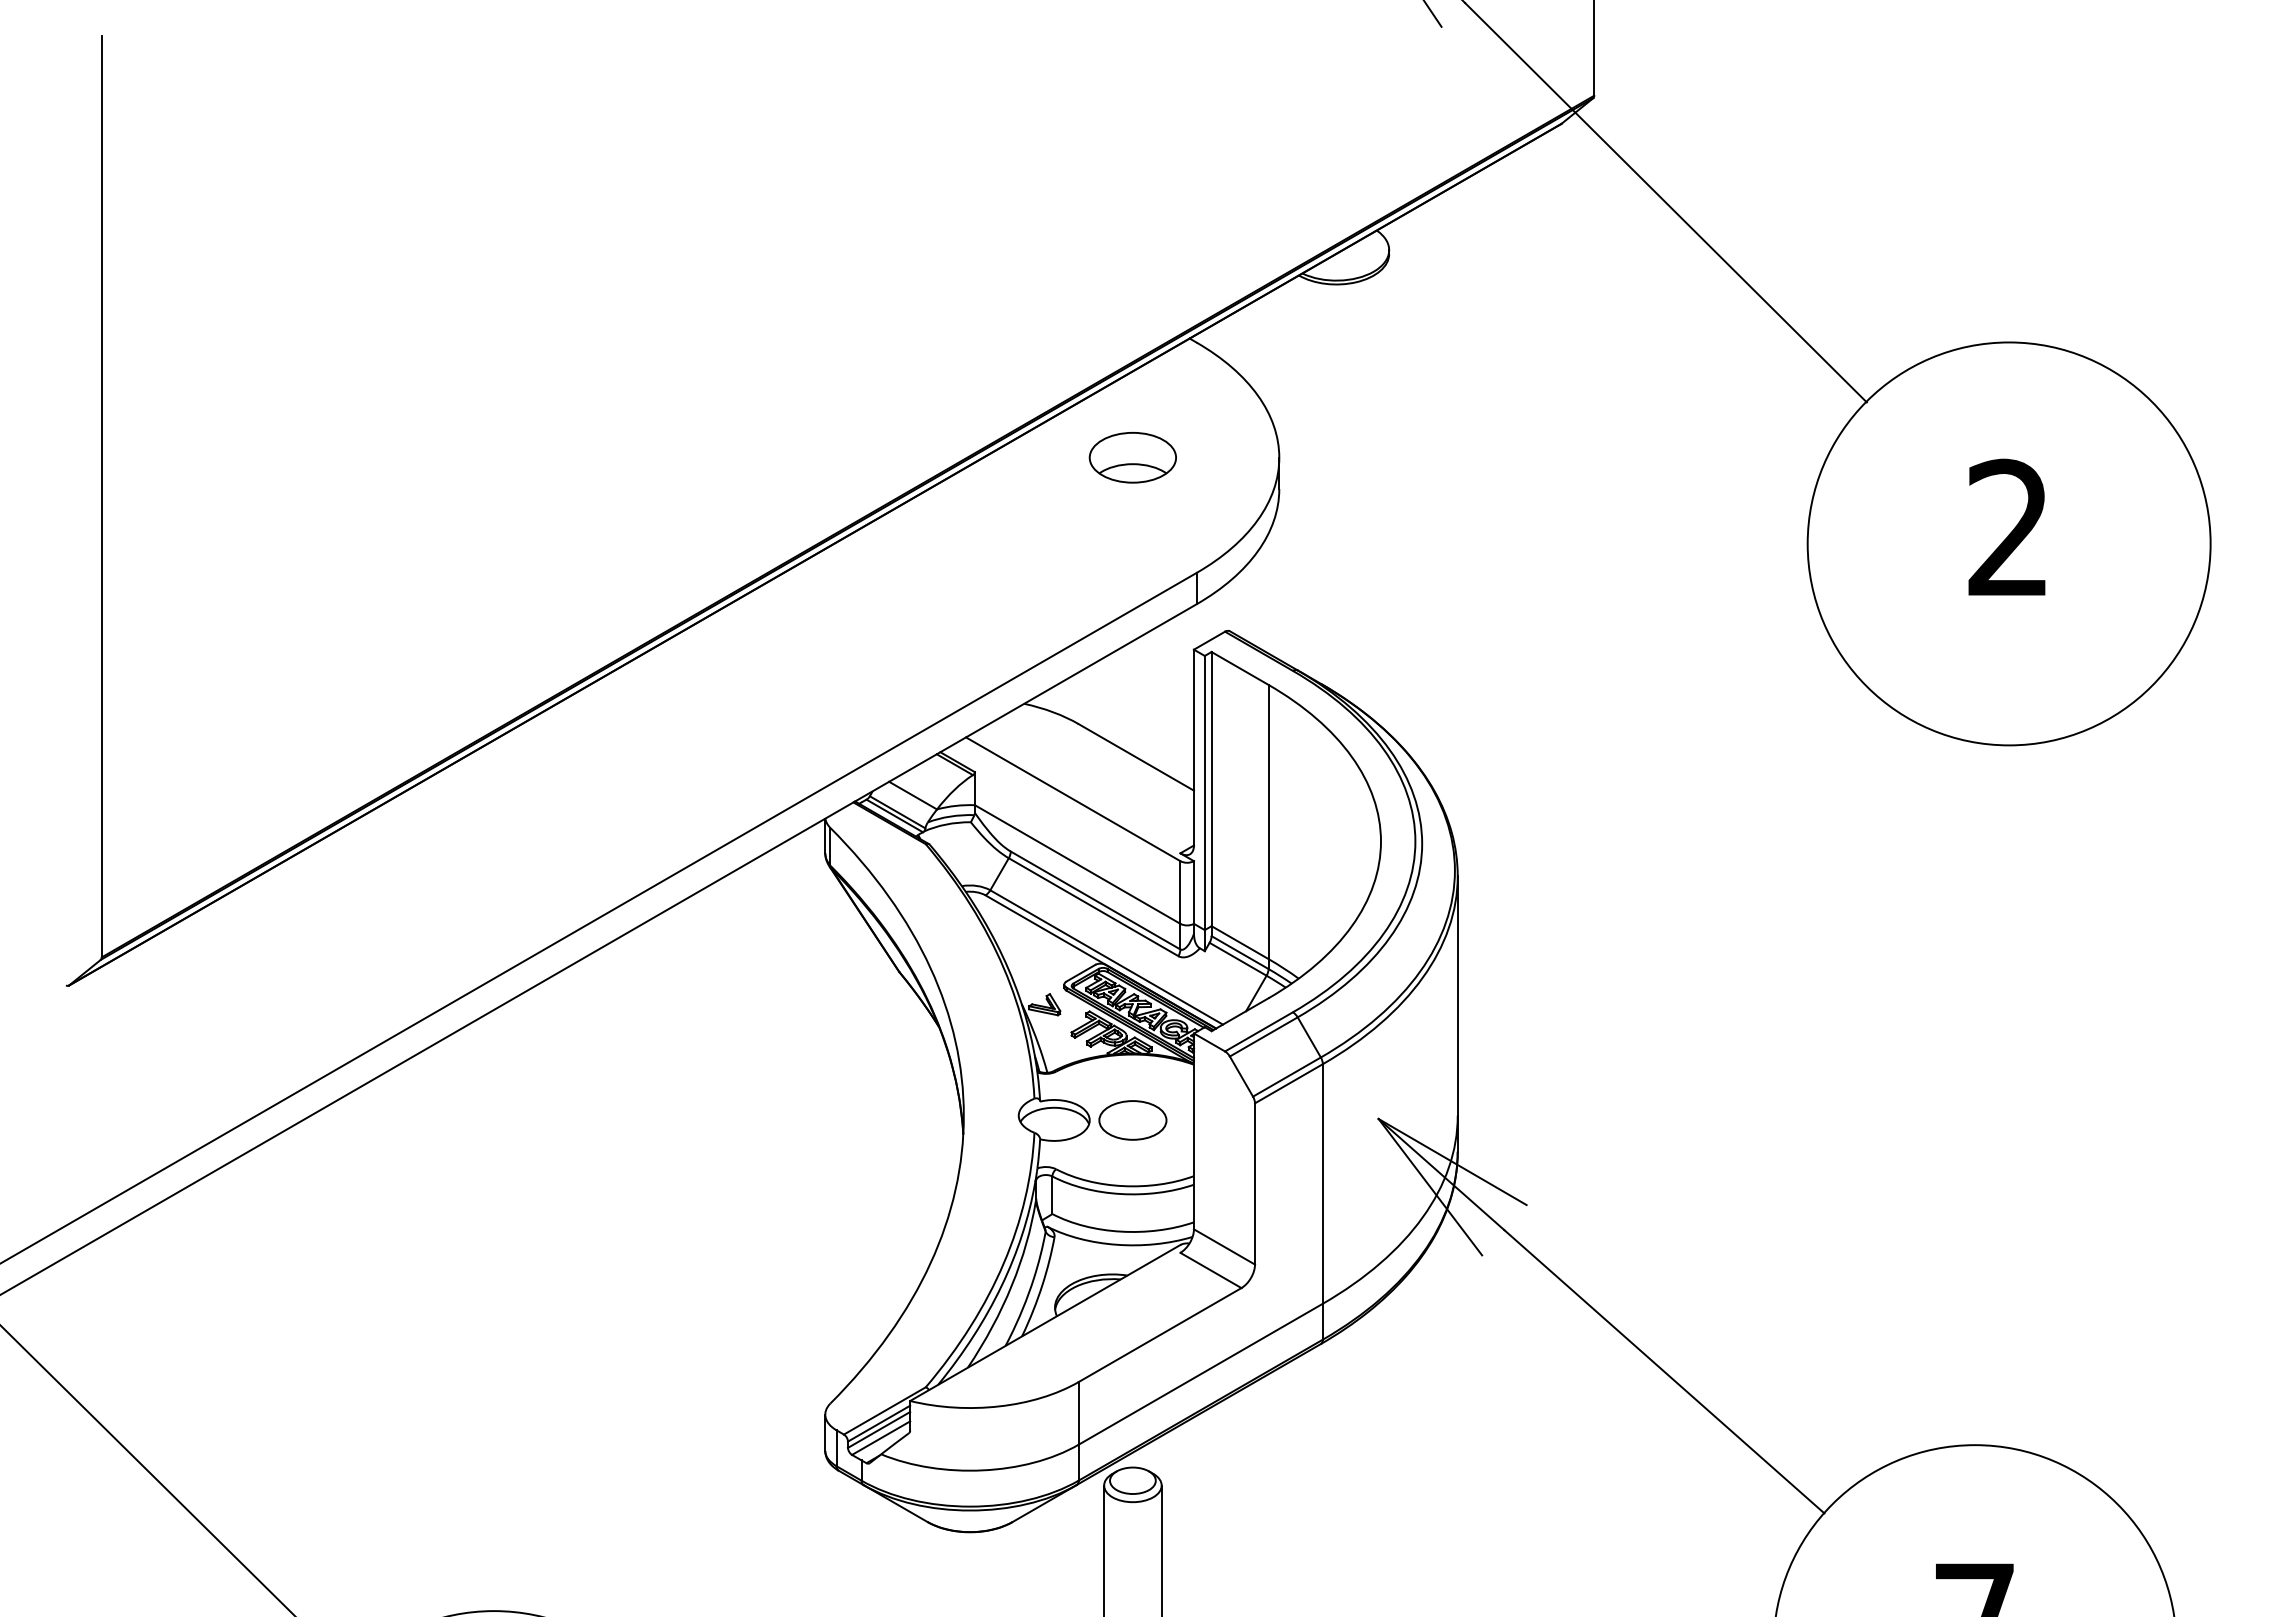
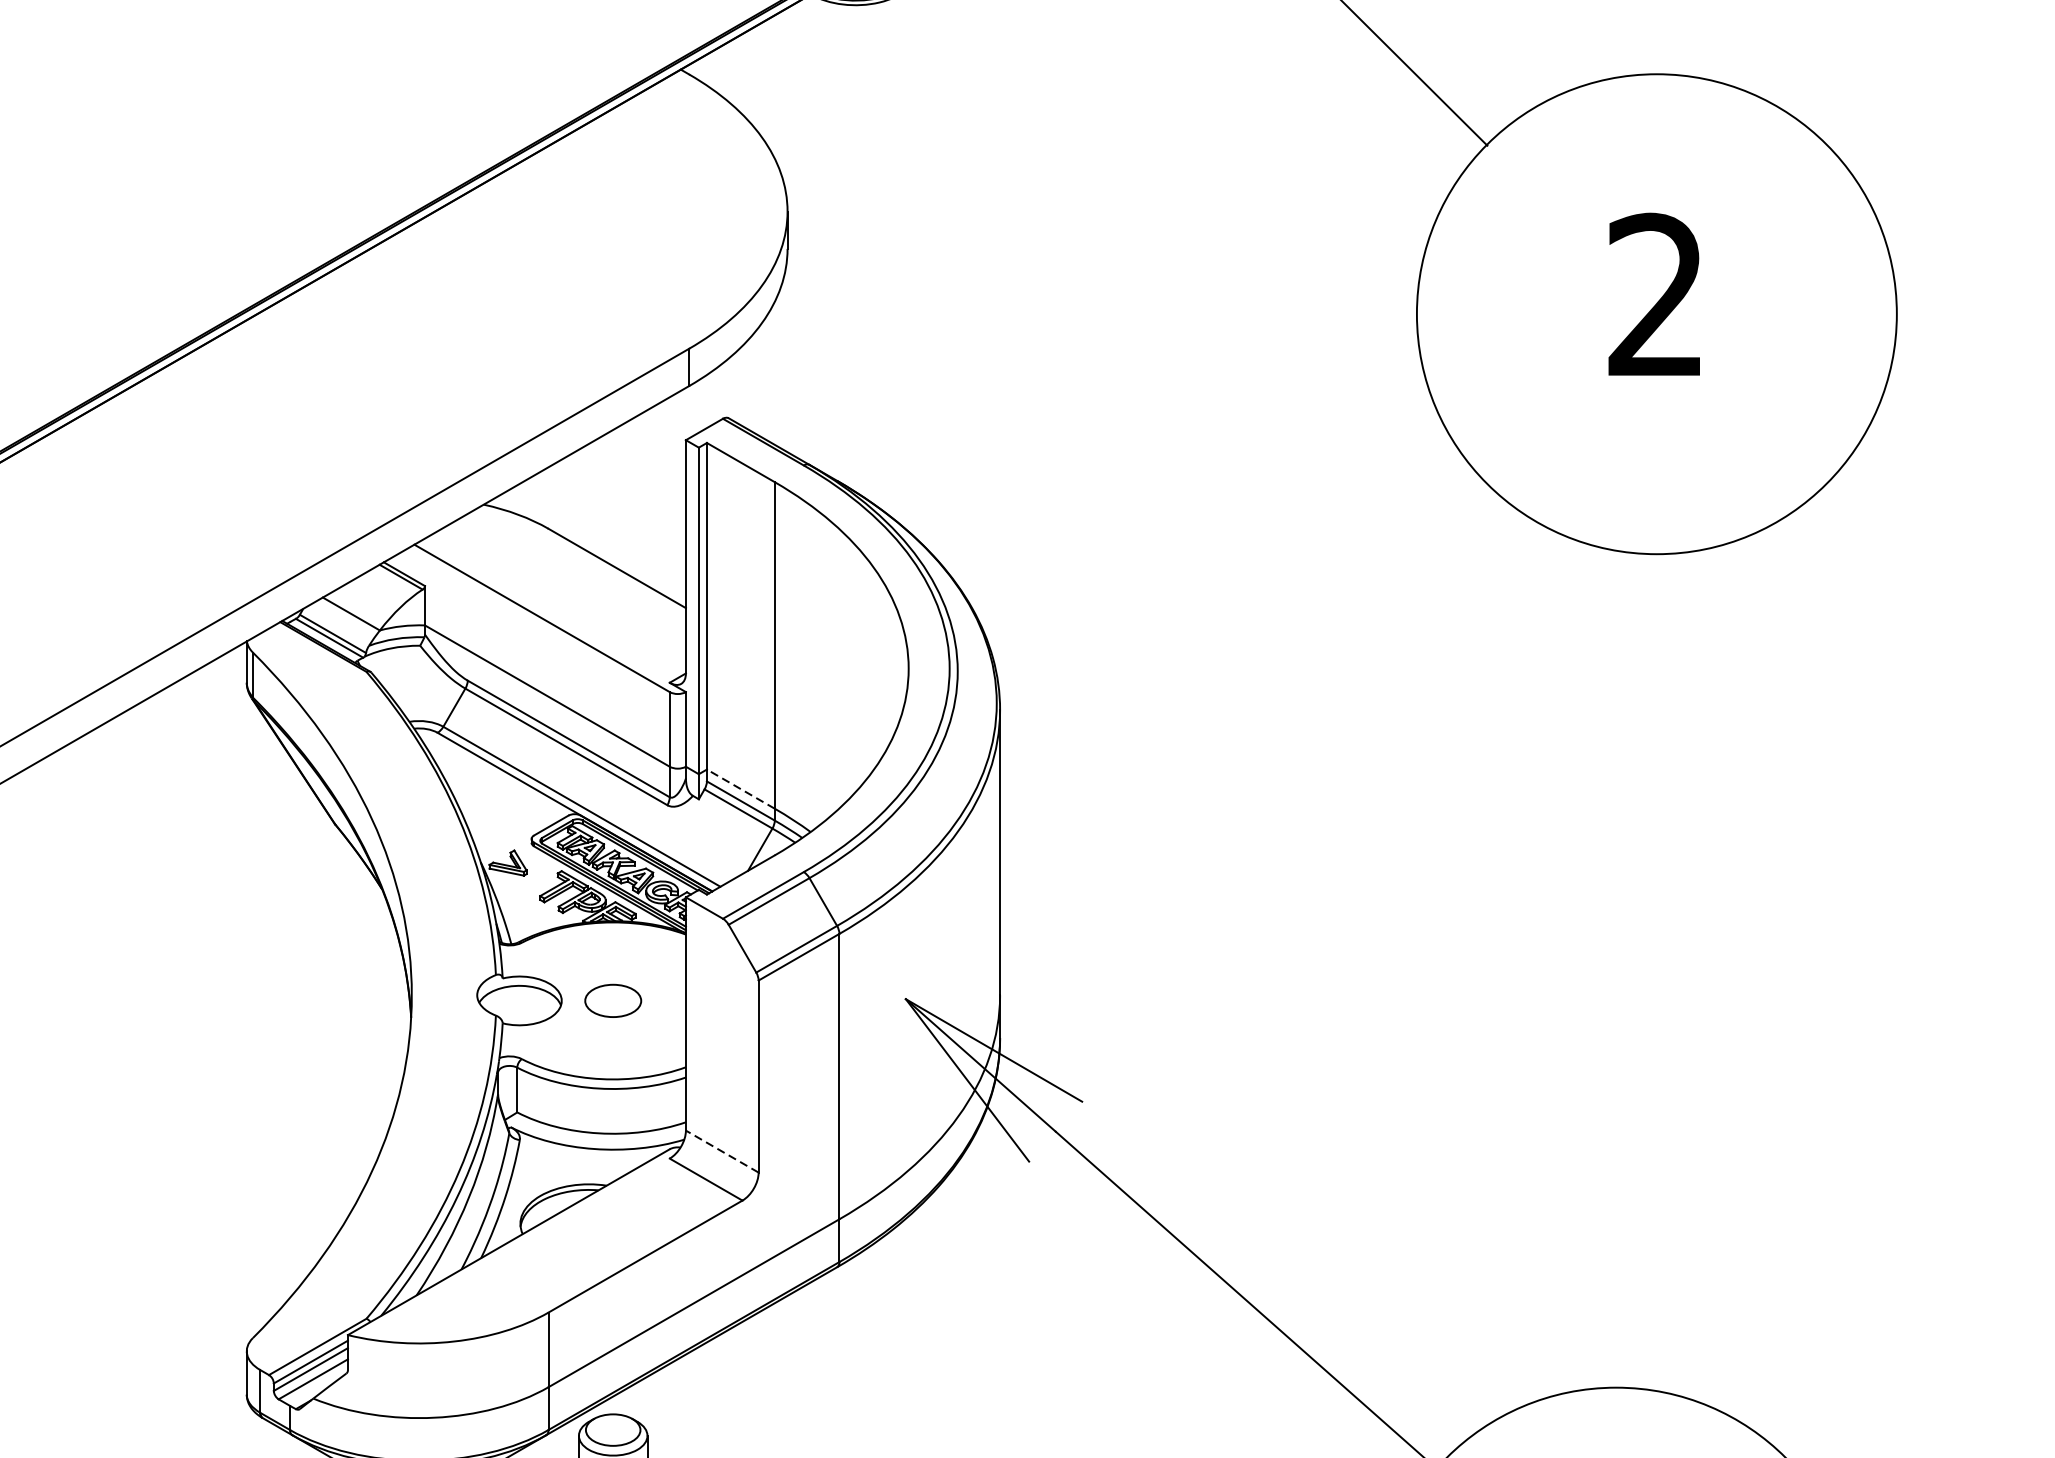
part: (1132, 457) -> (612, 211), removed
line: (1240, 942) -> (741, 788), solid -> dashed
part: (1132, 1120) -> (612, 1000), size x0.7
line: (1224, 1246) -> (722, 1151), solid -> dashed

